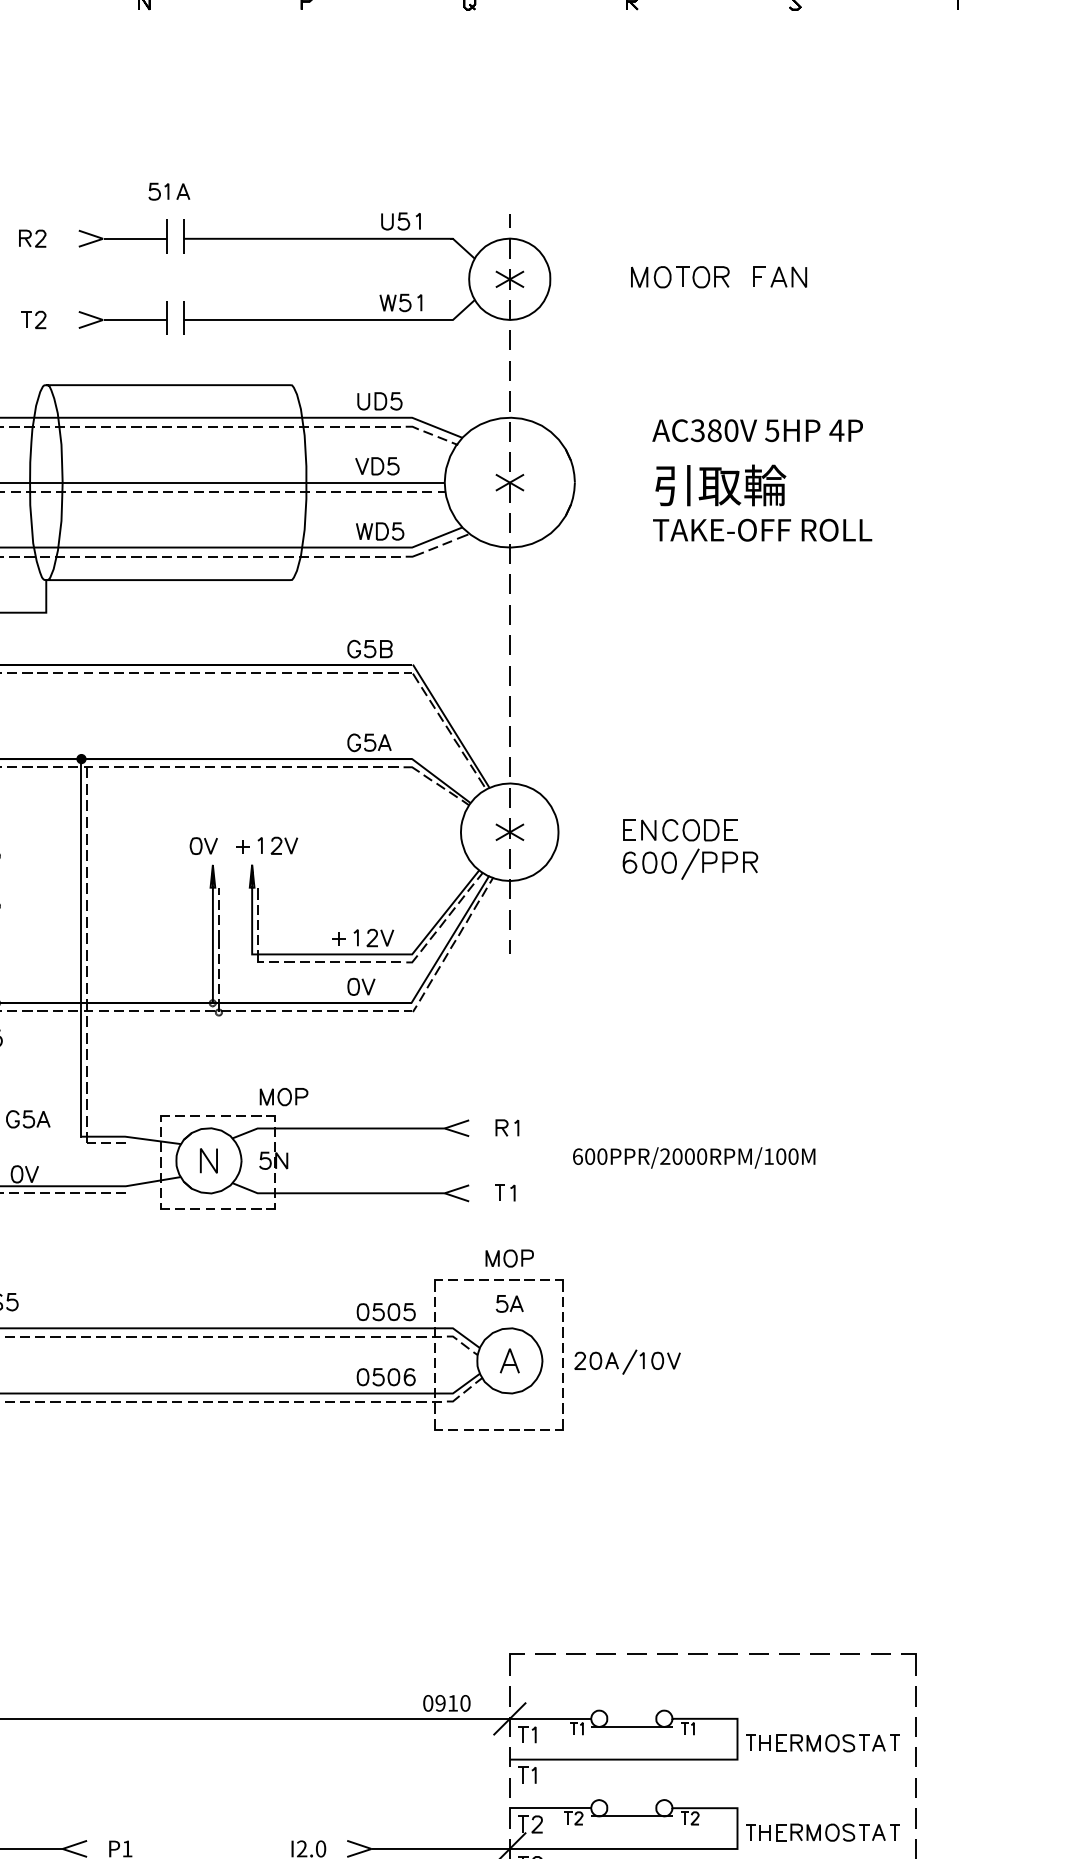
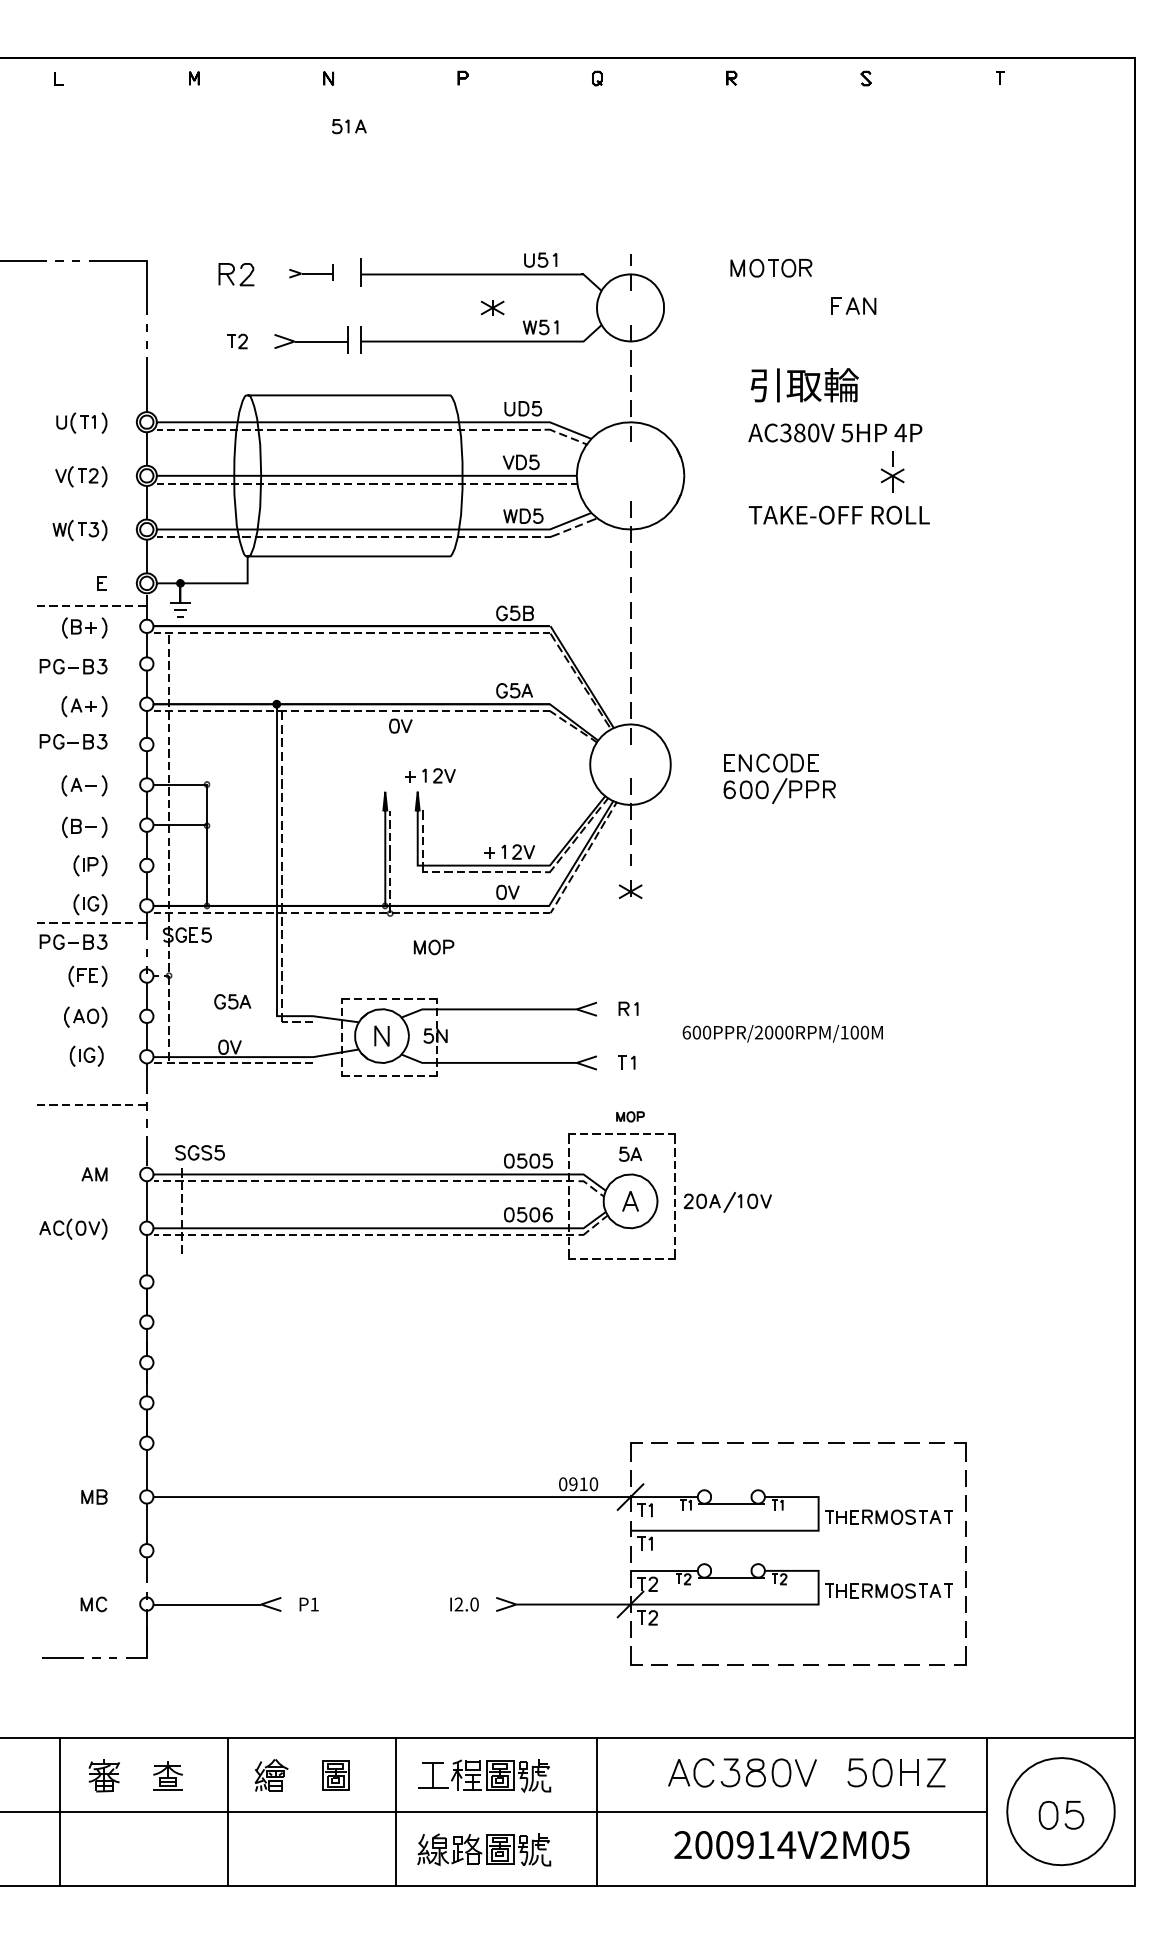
part: (169, 191) -> (349, 126), moved
part: (123, 236) -> (311, 272), size x0.6
part: (32, 237) -> (236, 273), size x1.6
part: (680, 277) -> (771, 268), moved
part: (509, 278) -> (492, 307), moved
part: (509, 477) -> (892, 471), moved
text: (720, 485) -> (804, 385), moved
part: (509, 829) -> (630, 889), moved
part: (203, 845) -> (400, 725), moved
part: (283, 1097) -> (433, 947), moved
part: (509, 1258) -> (630, 1116), size x0.7

